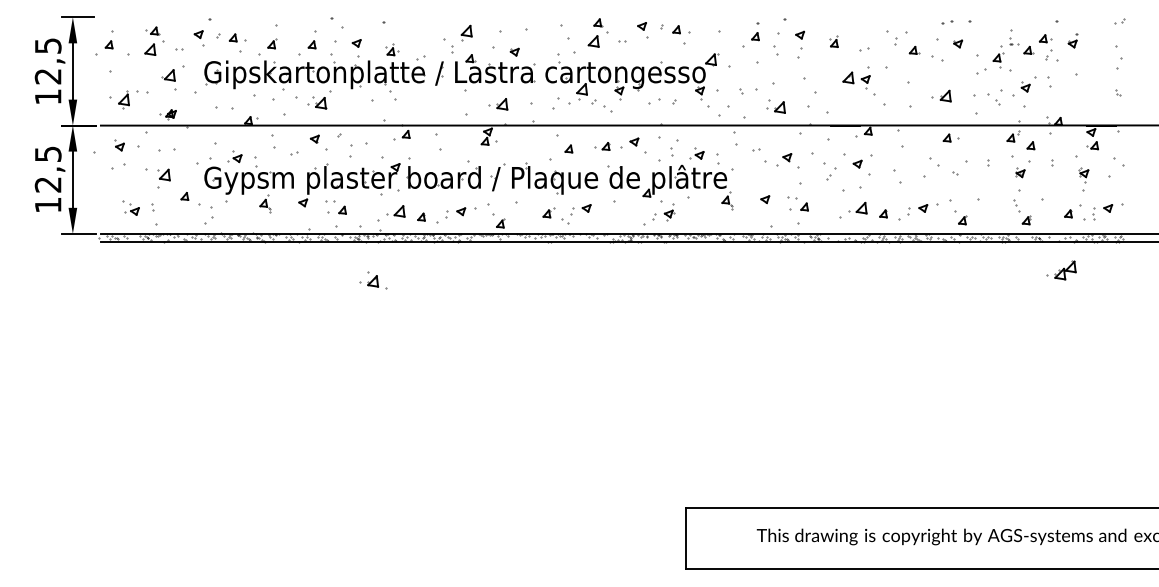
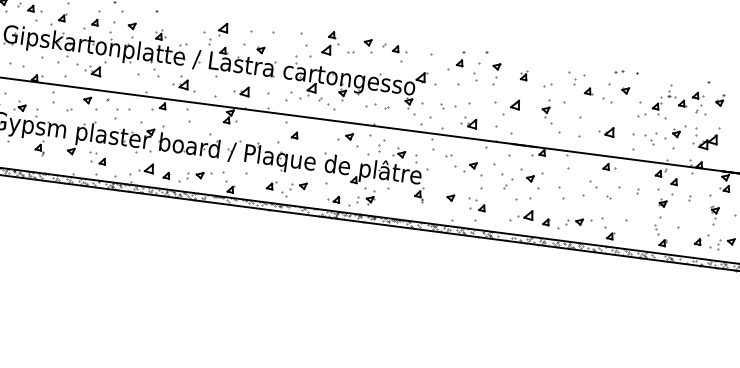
part: (848, 77) -> (515, 104), moved
part: (602, 146) -> (333, 199), moved
part: (1061, 270) -> (705, 141), moved
part: (373, 280) -> (184, 83), moved

